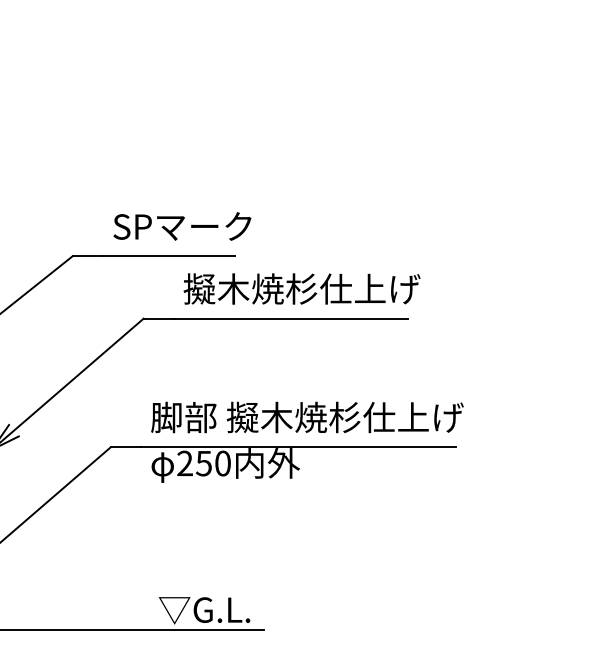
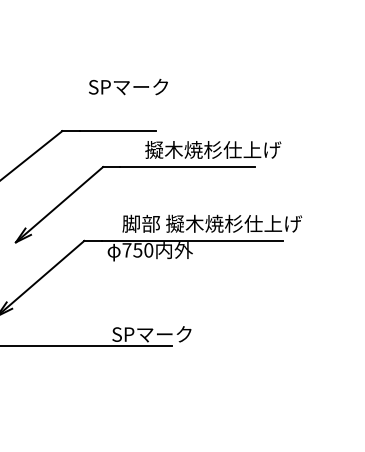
text: (182, 227) -> (128, 87), moved
text: (302, 288) -> (213, 149), moved
text: (307, 416) -> (212, 223), moved
text: (184, 463) -> (126, 250), 250 -> 750
text: (227, 609) -> (151, 334), ▽G.L. -> SPマーク

